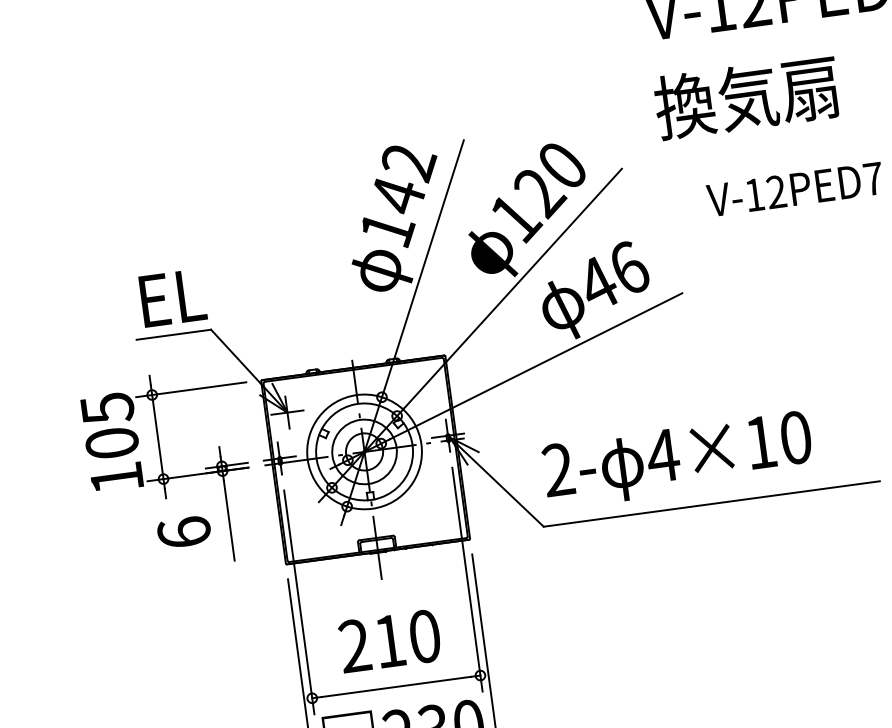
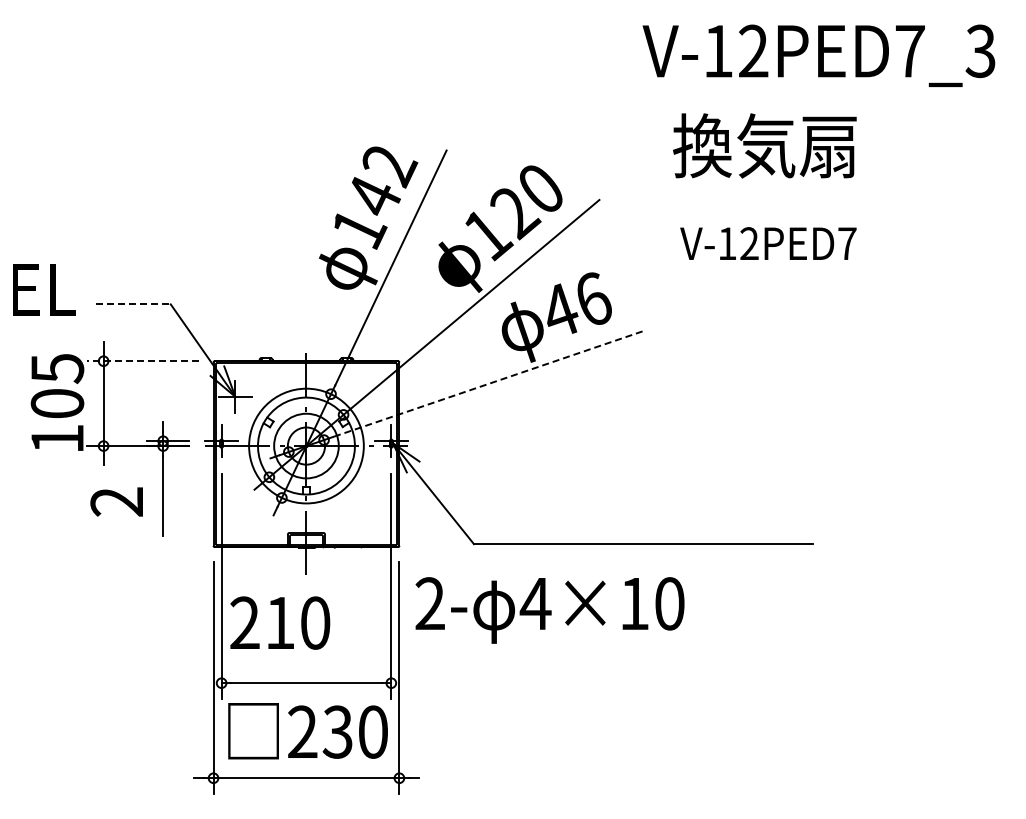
text: (746, 96) -> (764, 145), moved
text: (173, 297) -> (44, 289), moved
line: (174, 334) -> (133, 304), solid -> dashed
line: (535, 366) -> (487, 384), solid -> dashed
line: (191, 389) -> (143, 361), solid -> dashed
text: (677, 460) -> (549, 610), moved
text: (183, 532) -> (116, 501), 6 -> 2
text: (390, 640) -> (280, 622), moved

